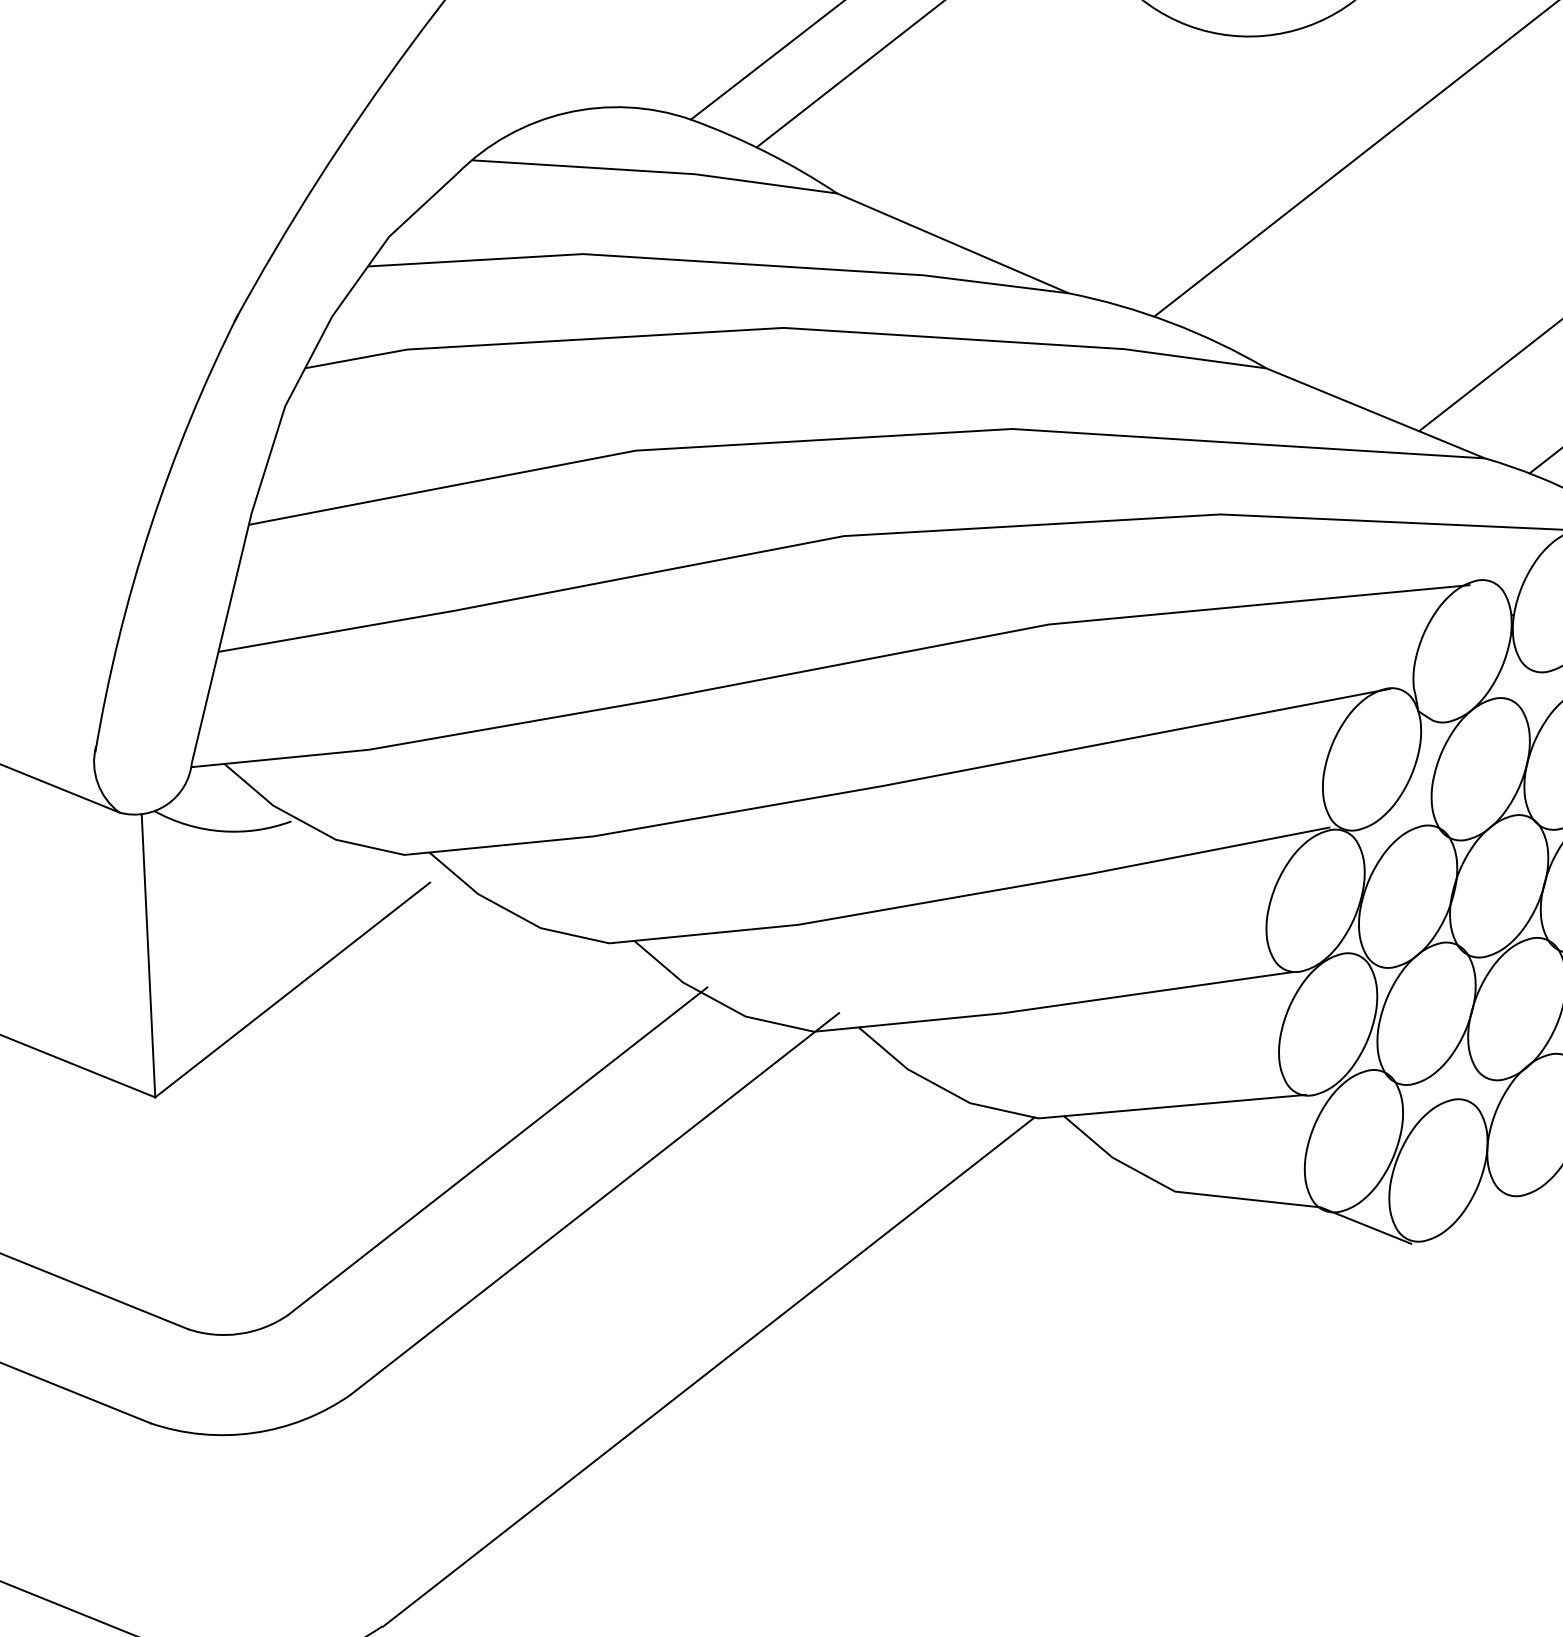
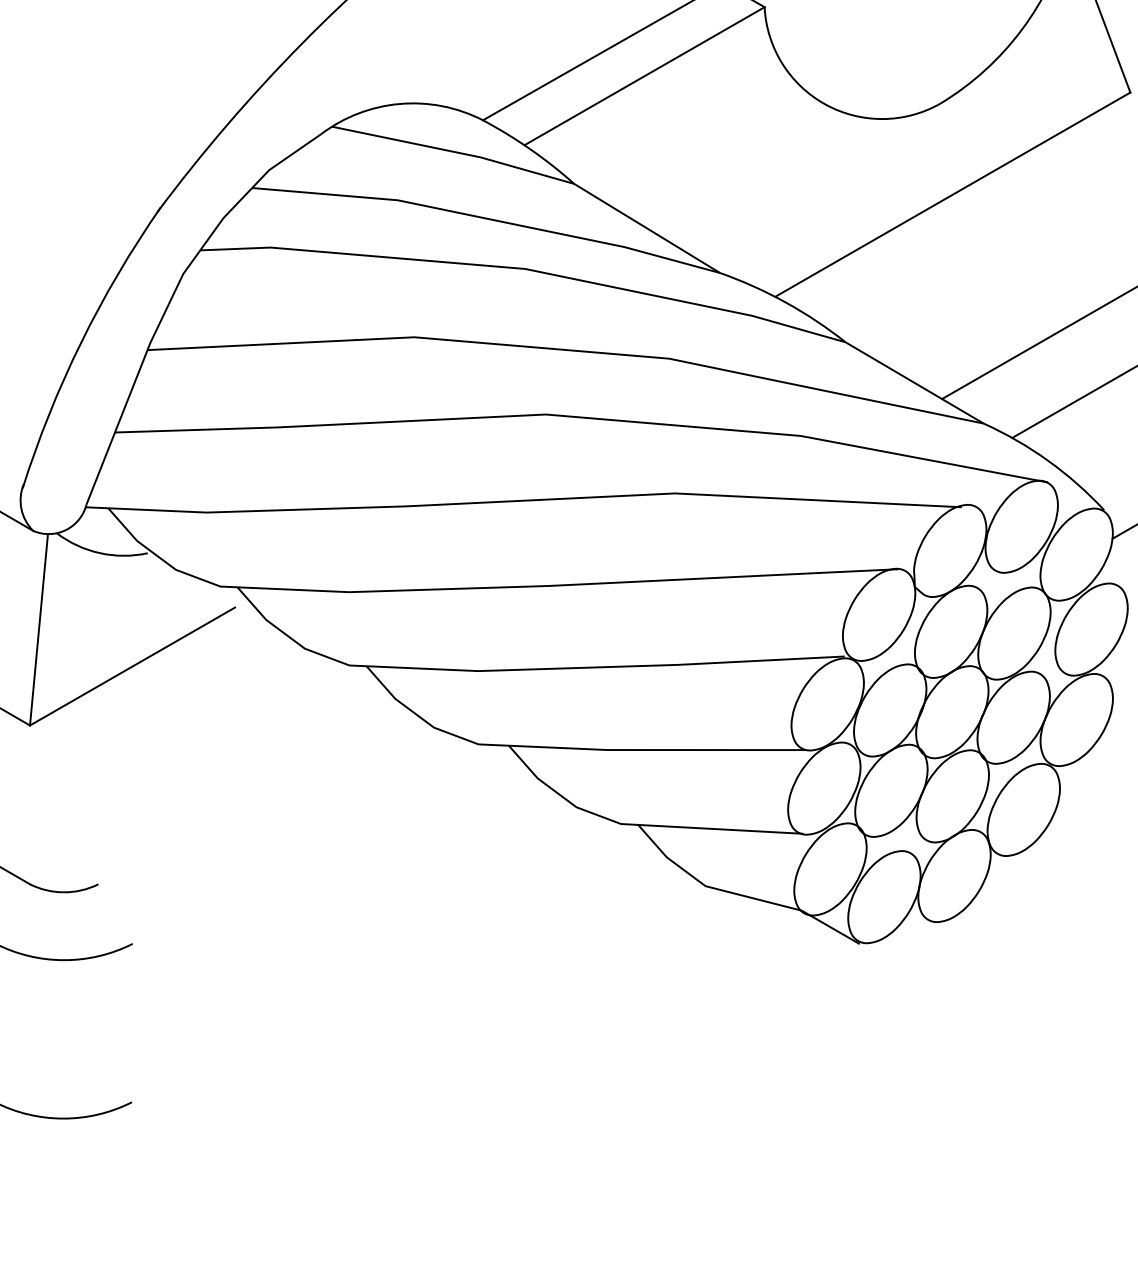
line: (497, 1151) -> (254, 794), removed
line: (594, 1203) -> (314, 838), removed
line: (708, 1371) -> (375, 962), removed

